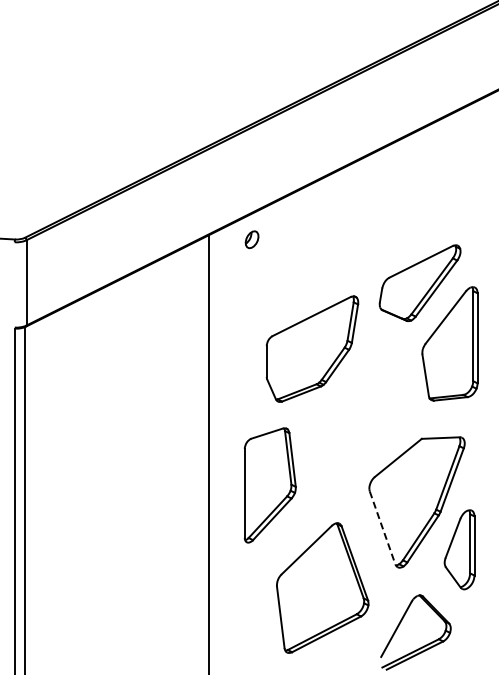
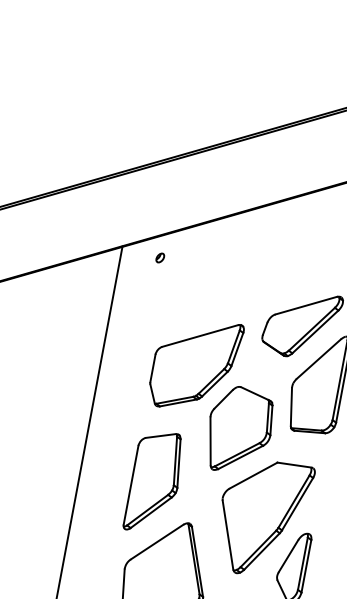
part: (252, 239) -> (160, 257), size x0.62
part: (373, 411) -> (239, 430), added
part: (269, 485) -> (154, 482), moved
line: (382, 528) -> (227, 535), dashed -> solid

